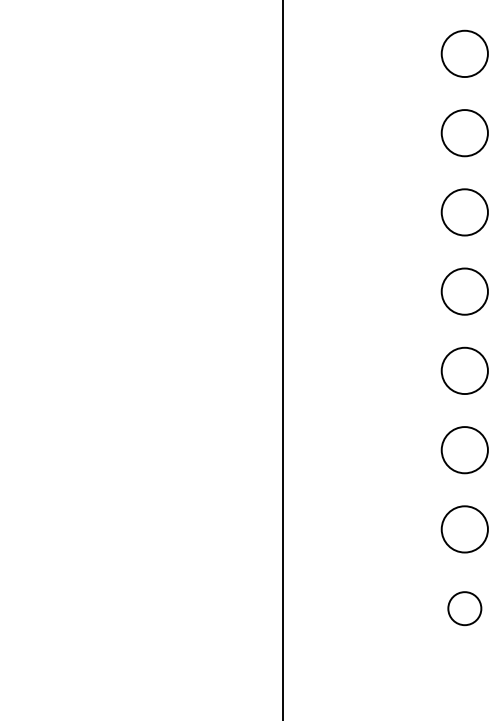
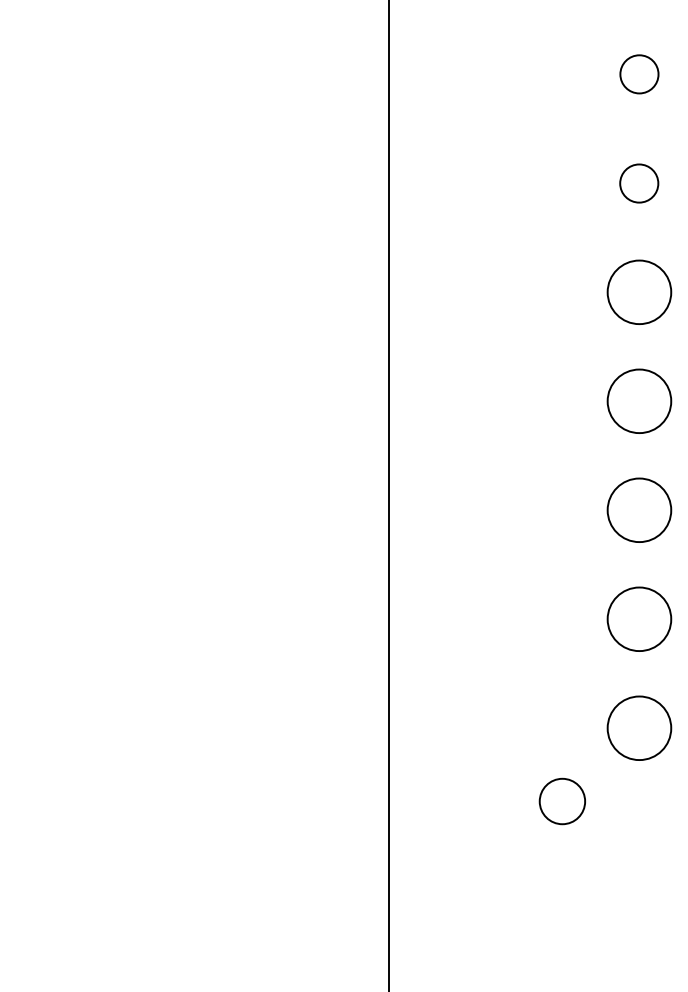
circle: (464, 53) -> (638, 73), size x0.6
circle: (464, 133) -> (638, 183), size x0.6
circle: (464, 608) -> (561, 801), moved

